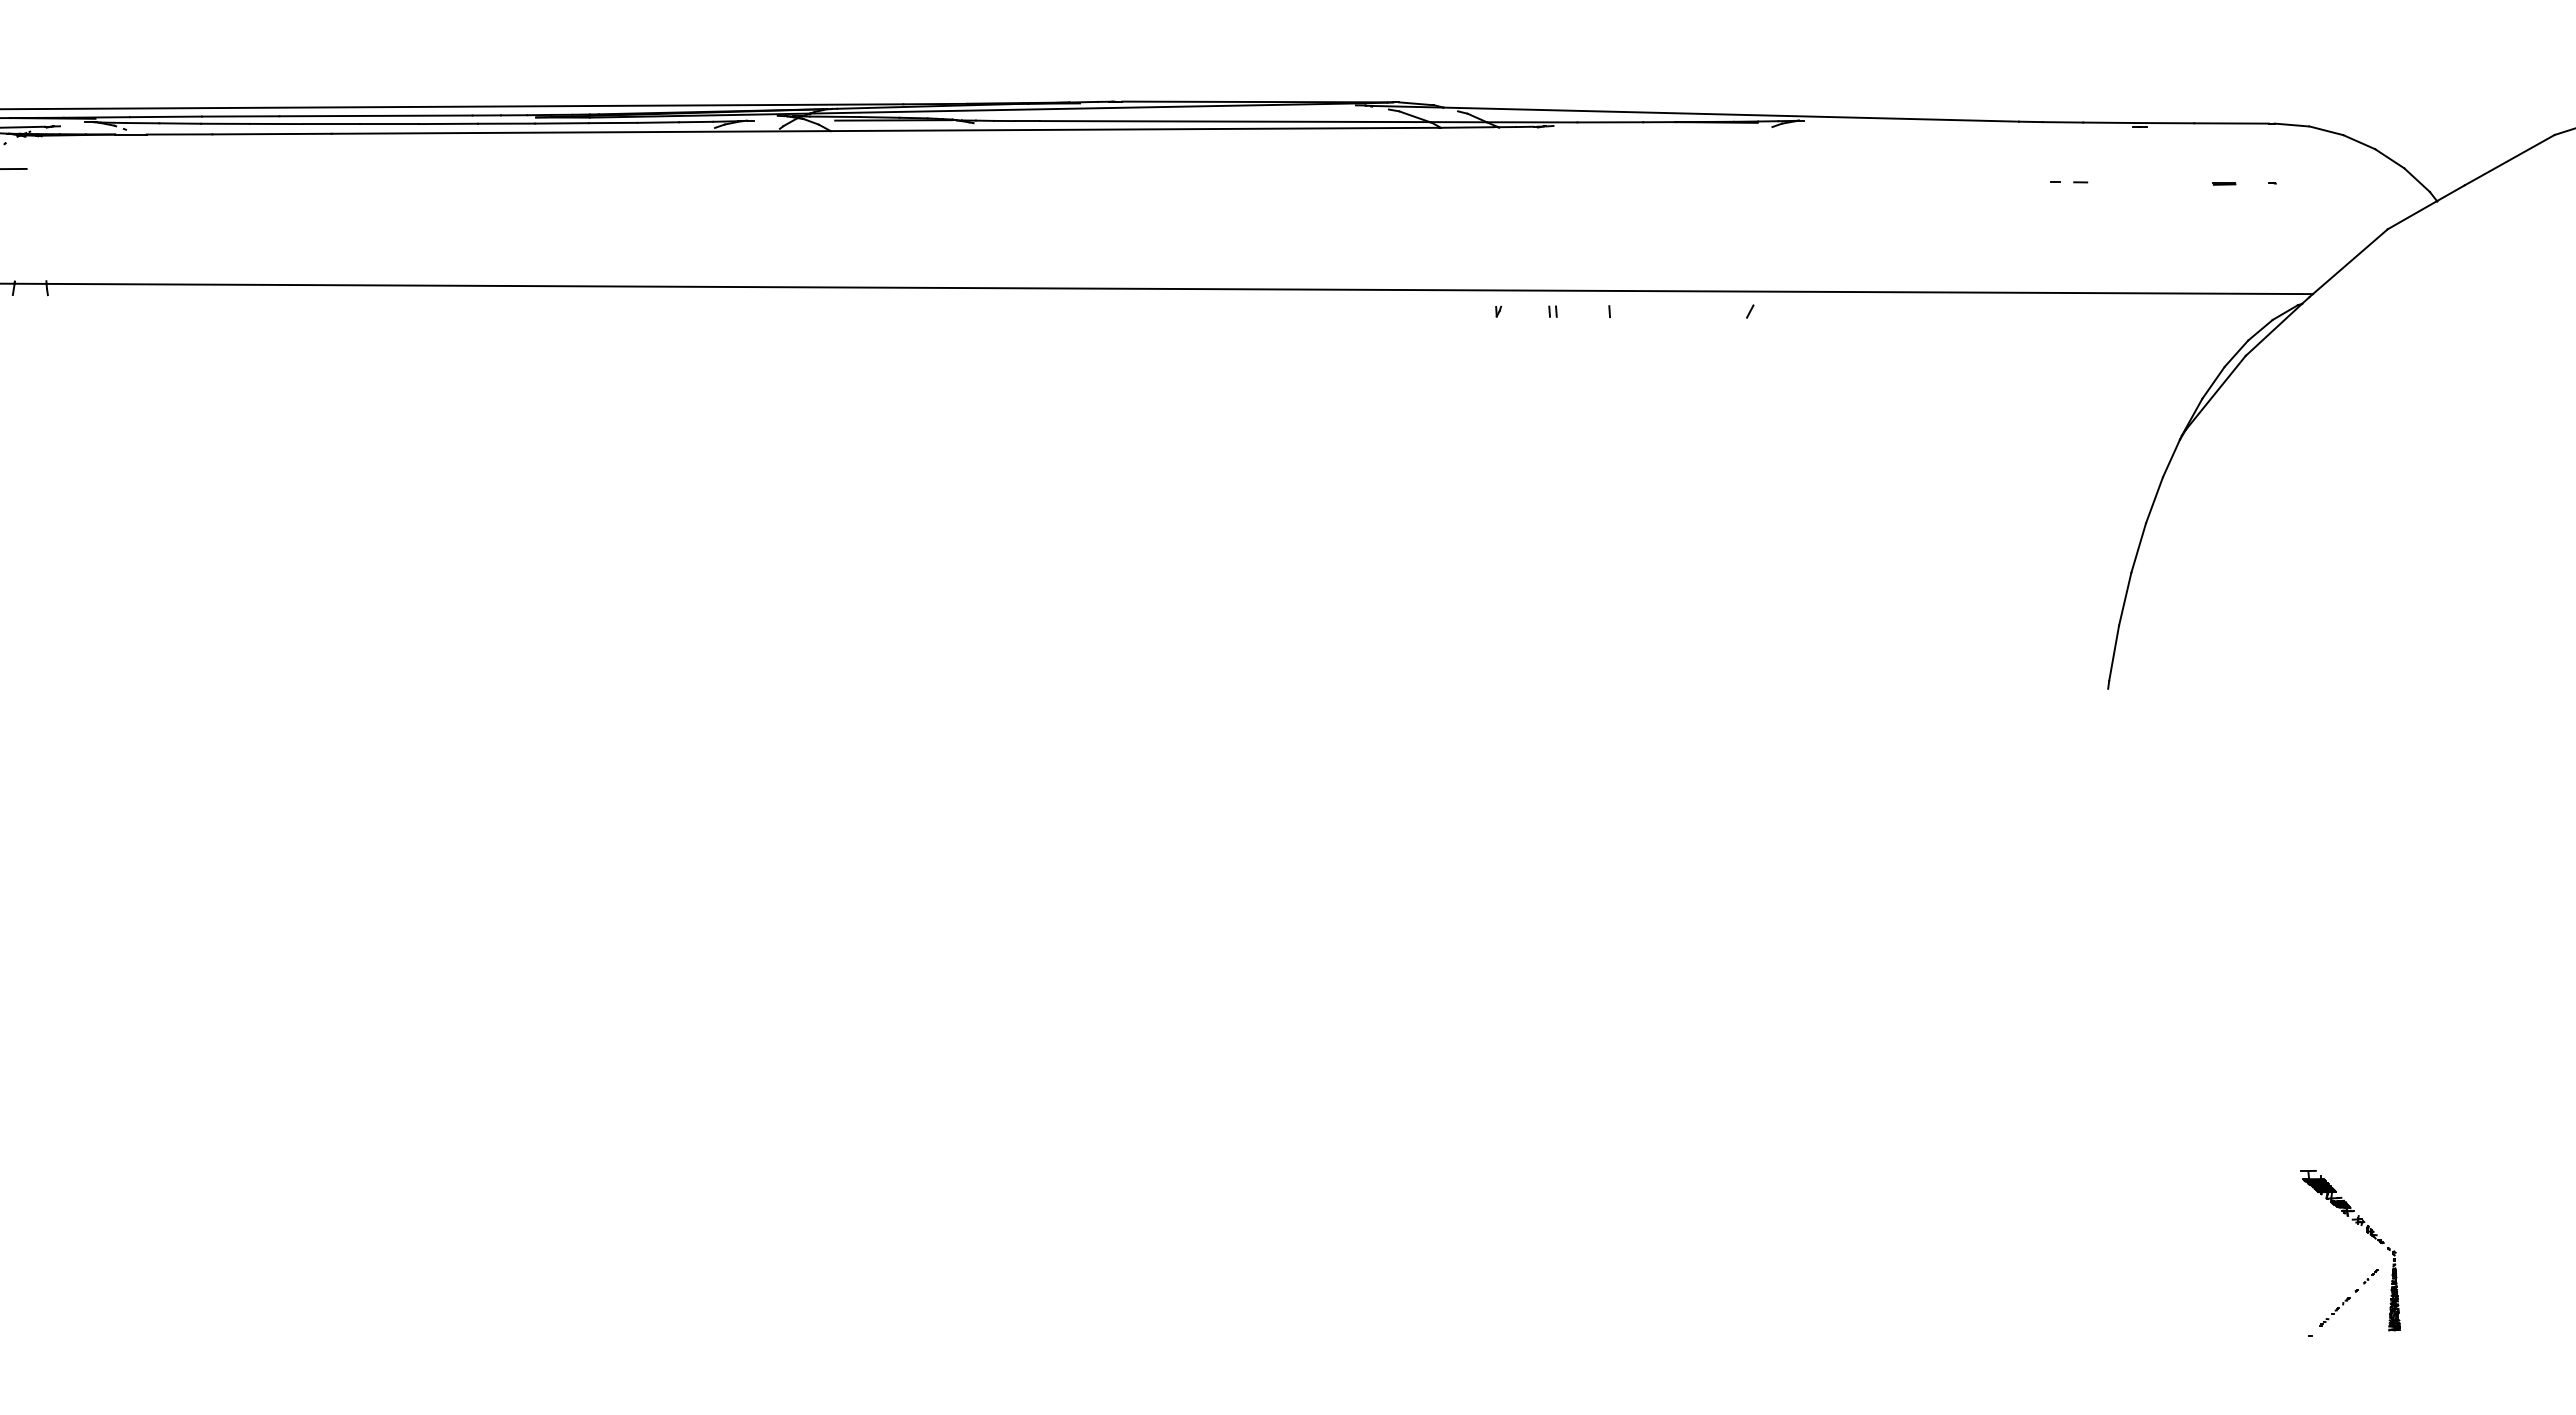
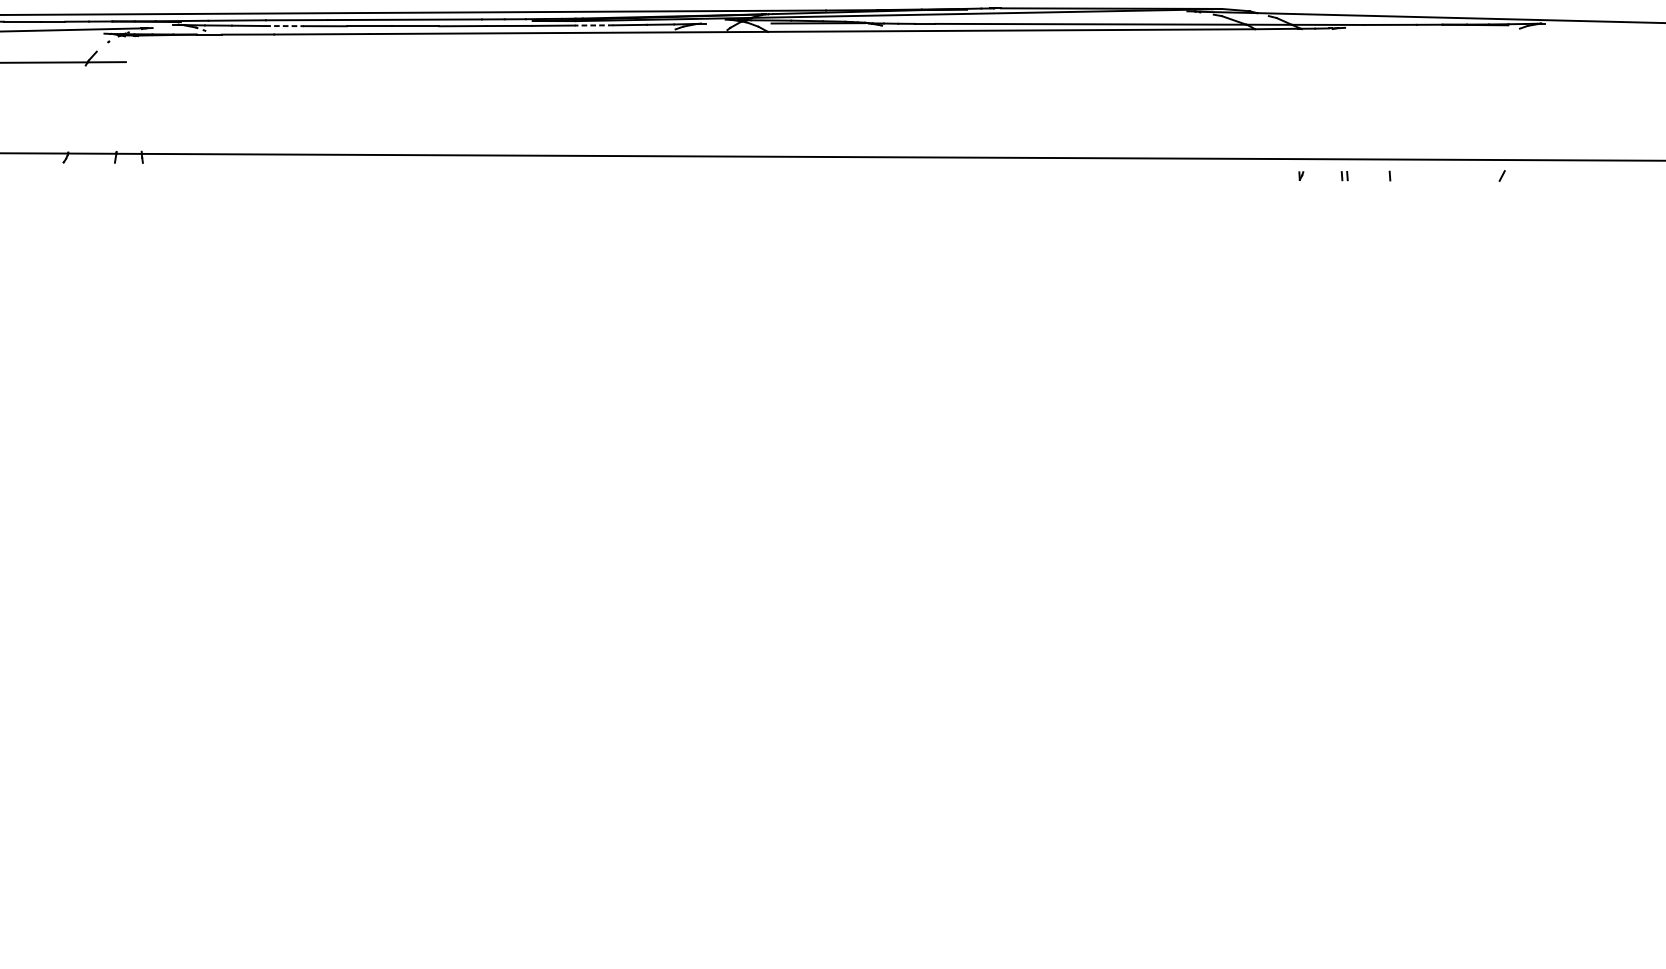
line: (225, 123) -> (284, 25), solid -> dashed
line: (612, 123) -> (593, 25), solid -> dashed

